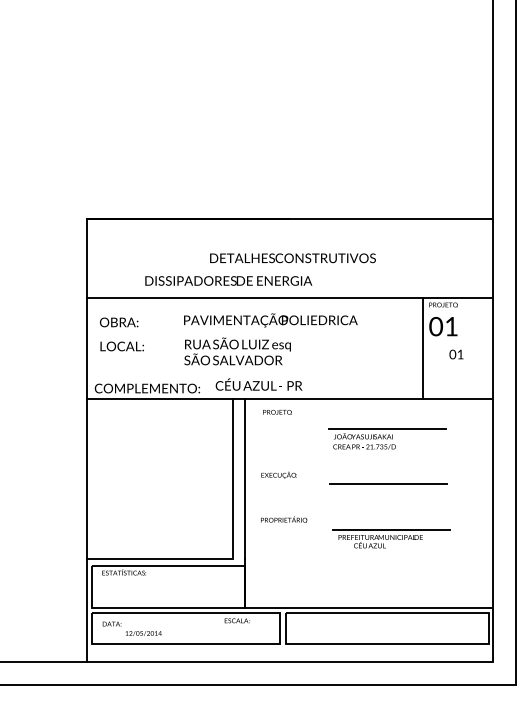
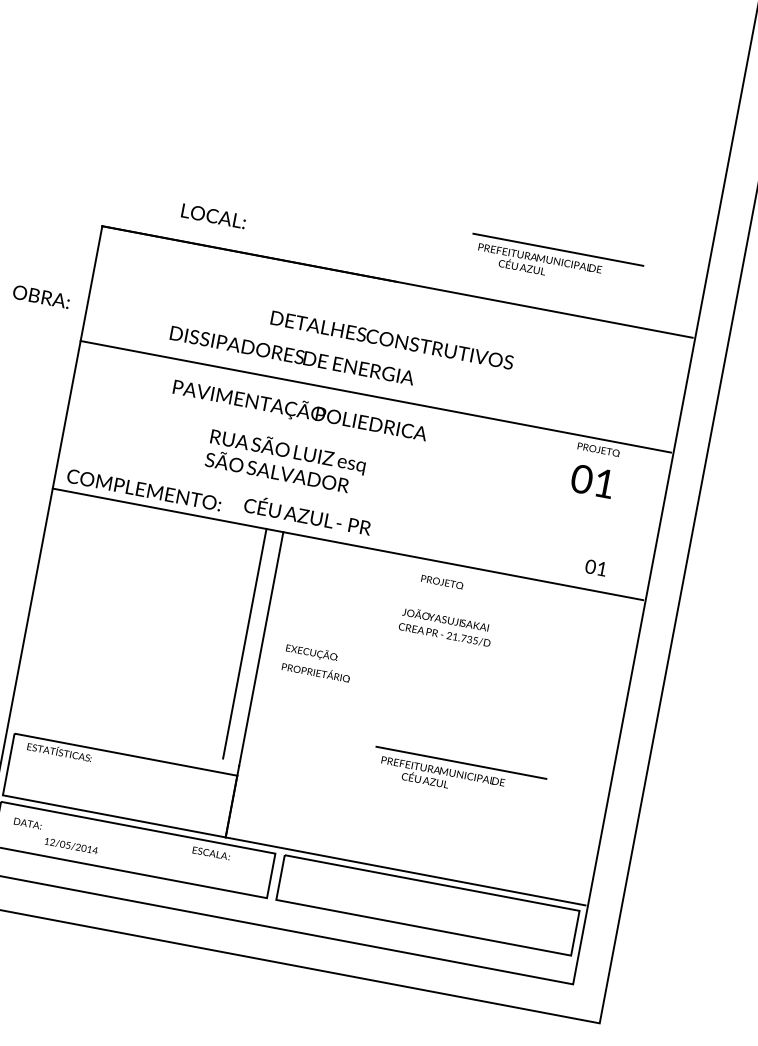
part: (391, 186) -> (555, 262), added
text: (270, 320) -> (299, 410), moved
text: (119, 322) -> (41, 297), moved
text: (121, 346) -> (212, 216), moved
line: (423, 348) -> (557, 507), removed
text: (456, 354) -> (596, 567), moved
text: (277, 411) -> (442, 581), moved
line: (387, 428) -> (483, 614), removed
line: (388, 484) -> (469, 696), removed
text: (284, 519) -> (316, 672), moved
line: (159, 559) -> (114, 742), removed

